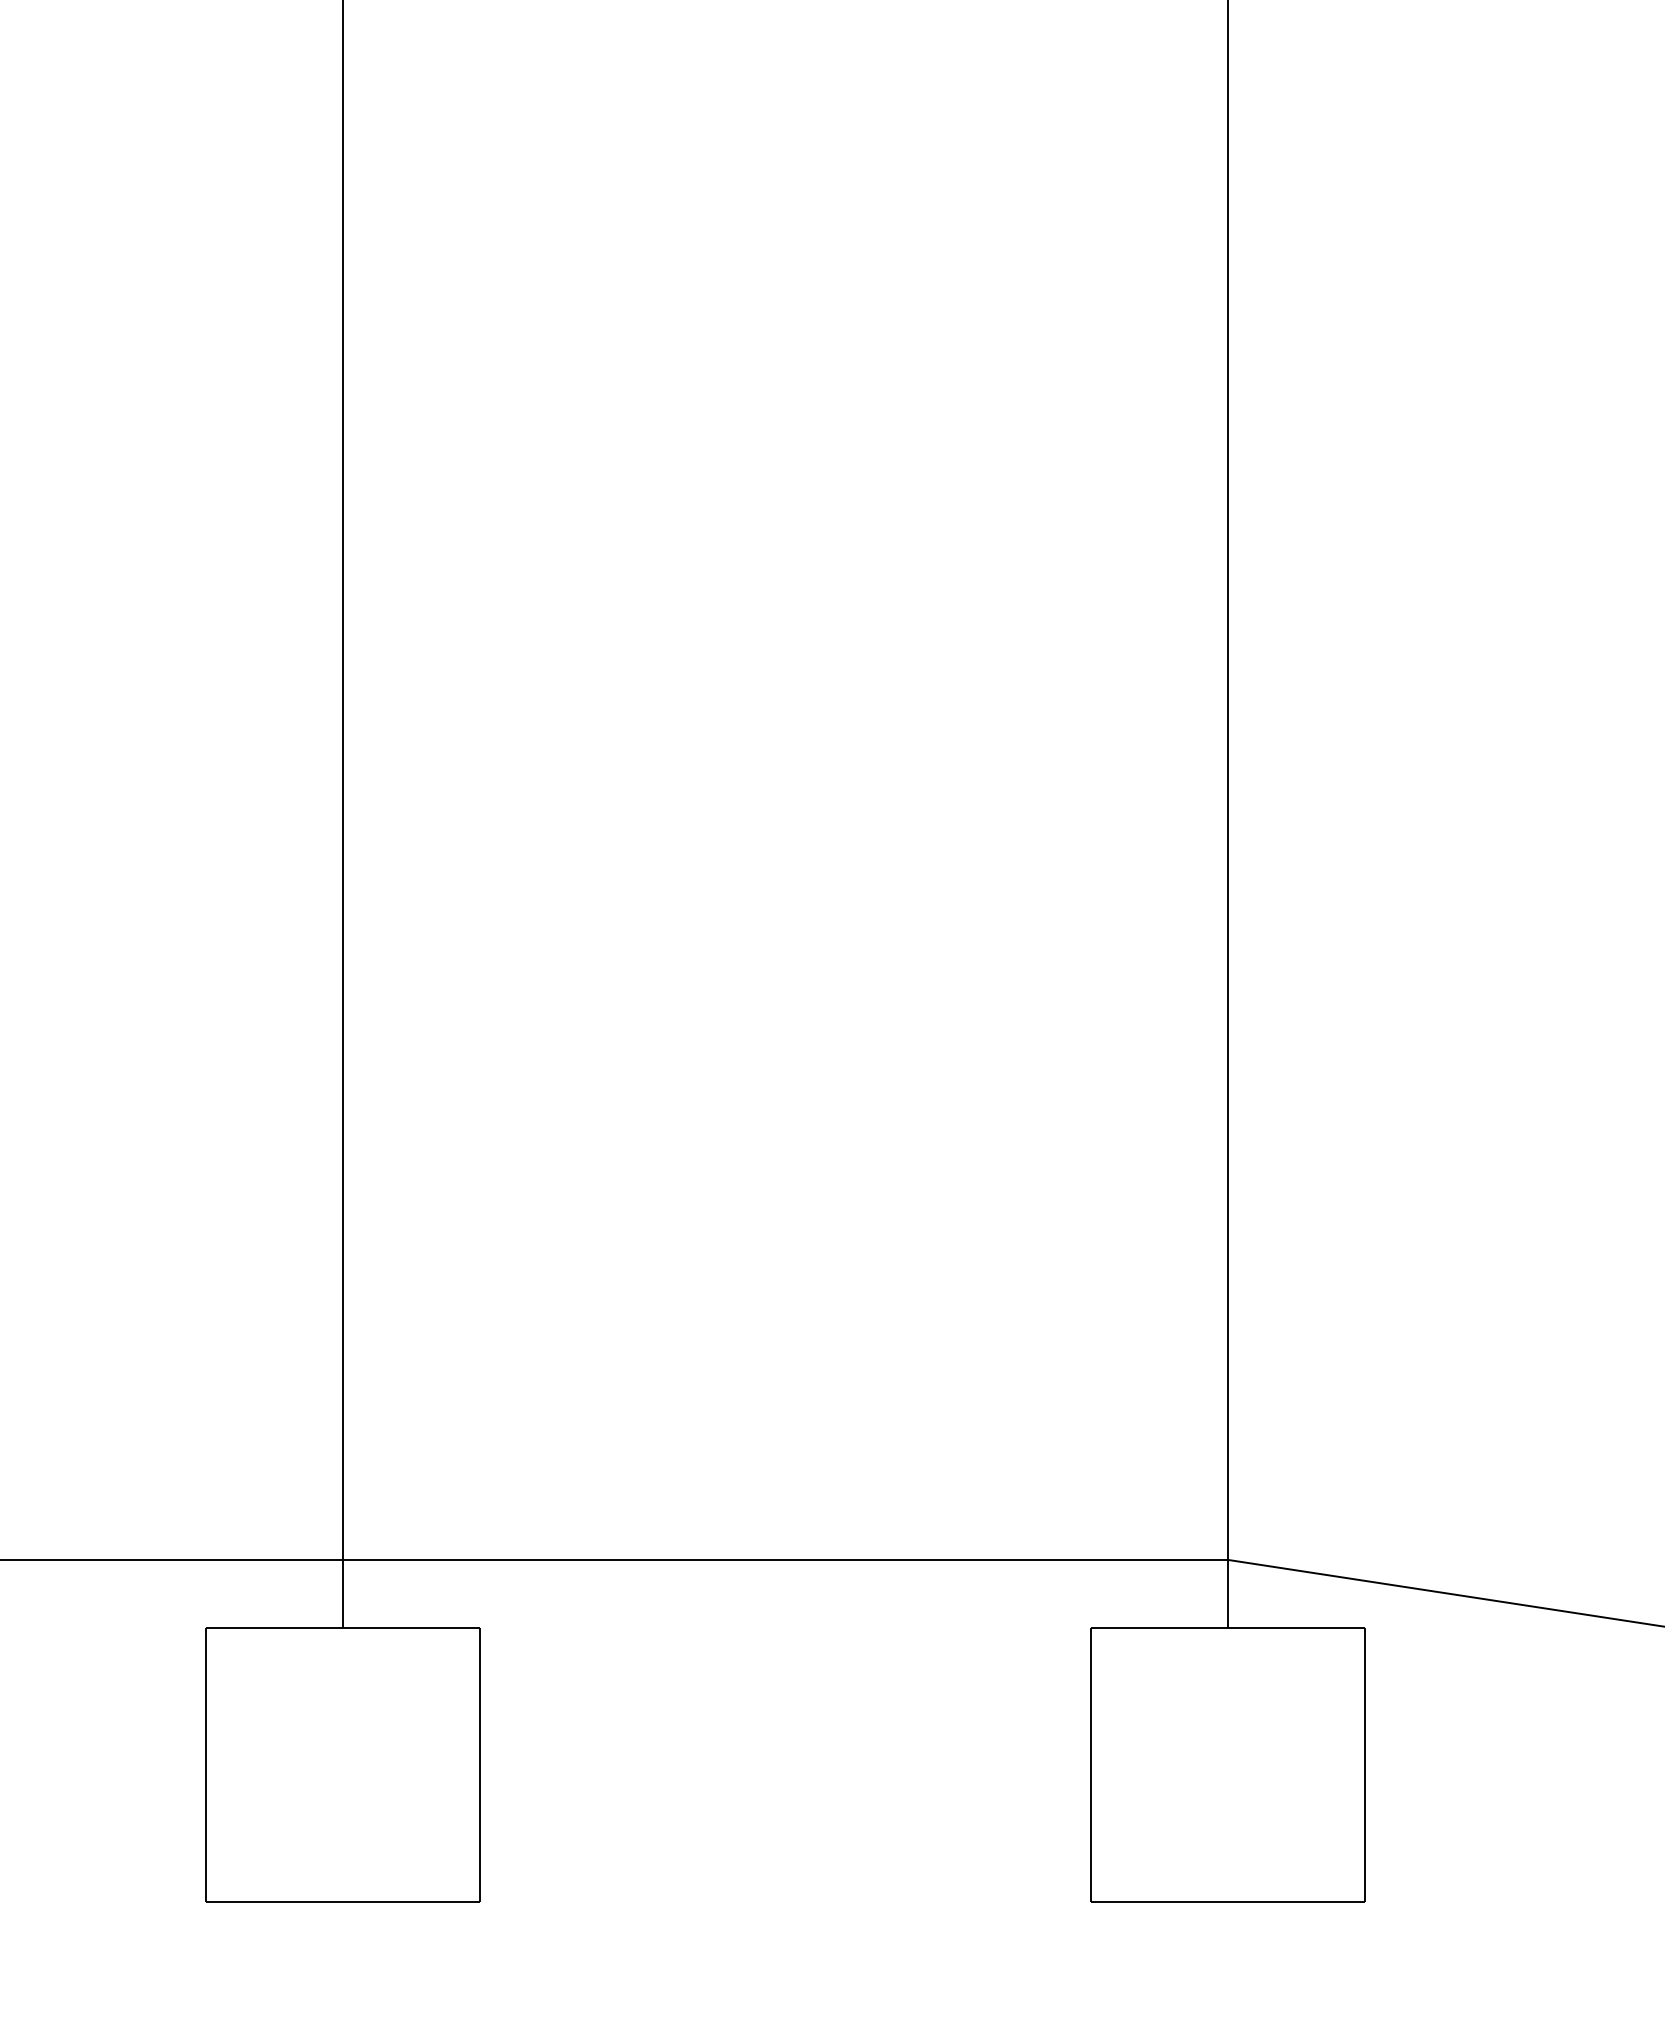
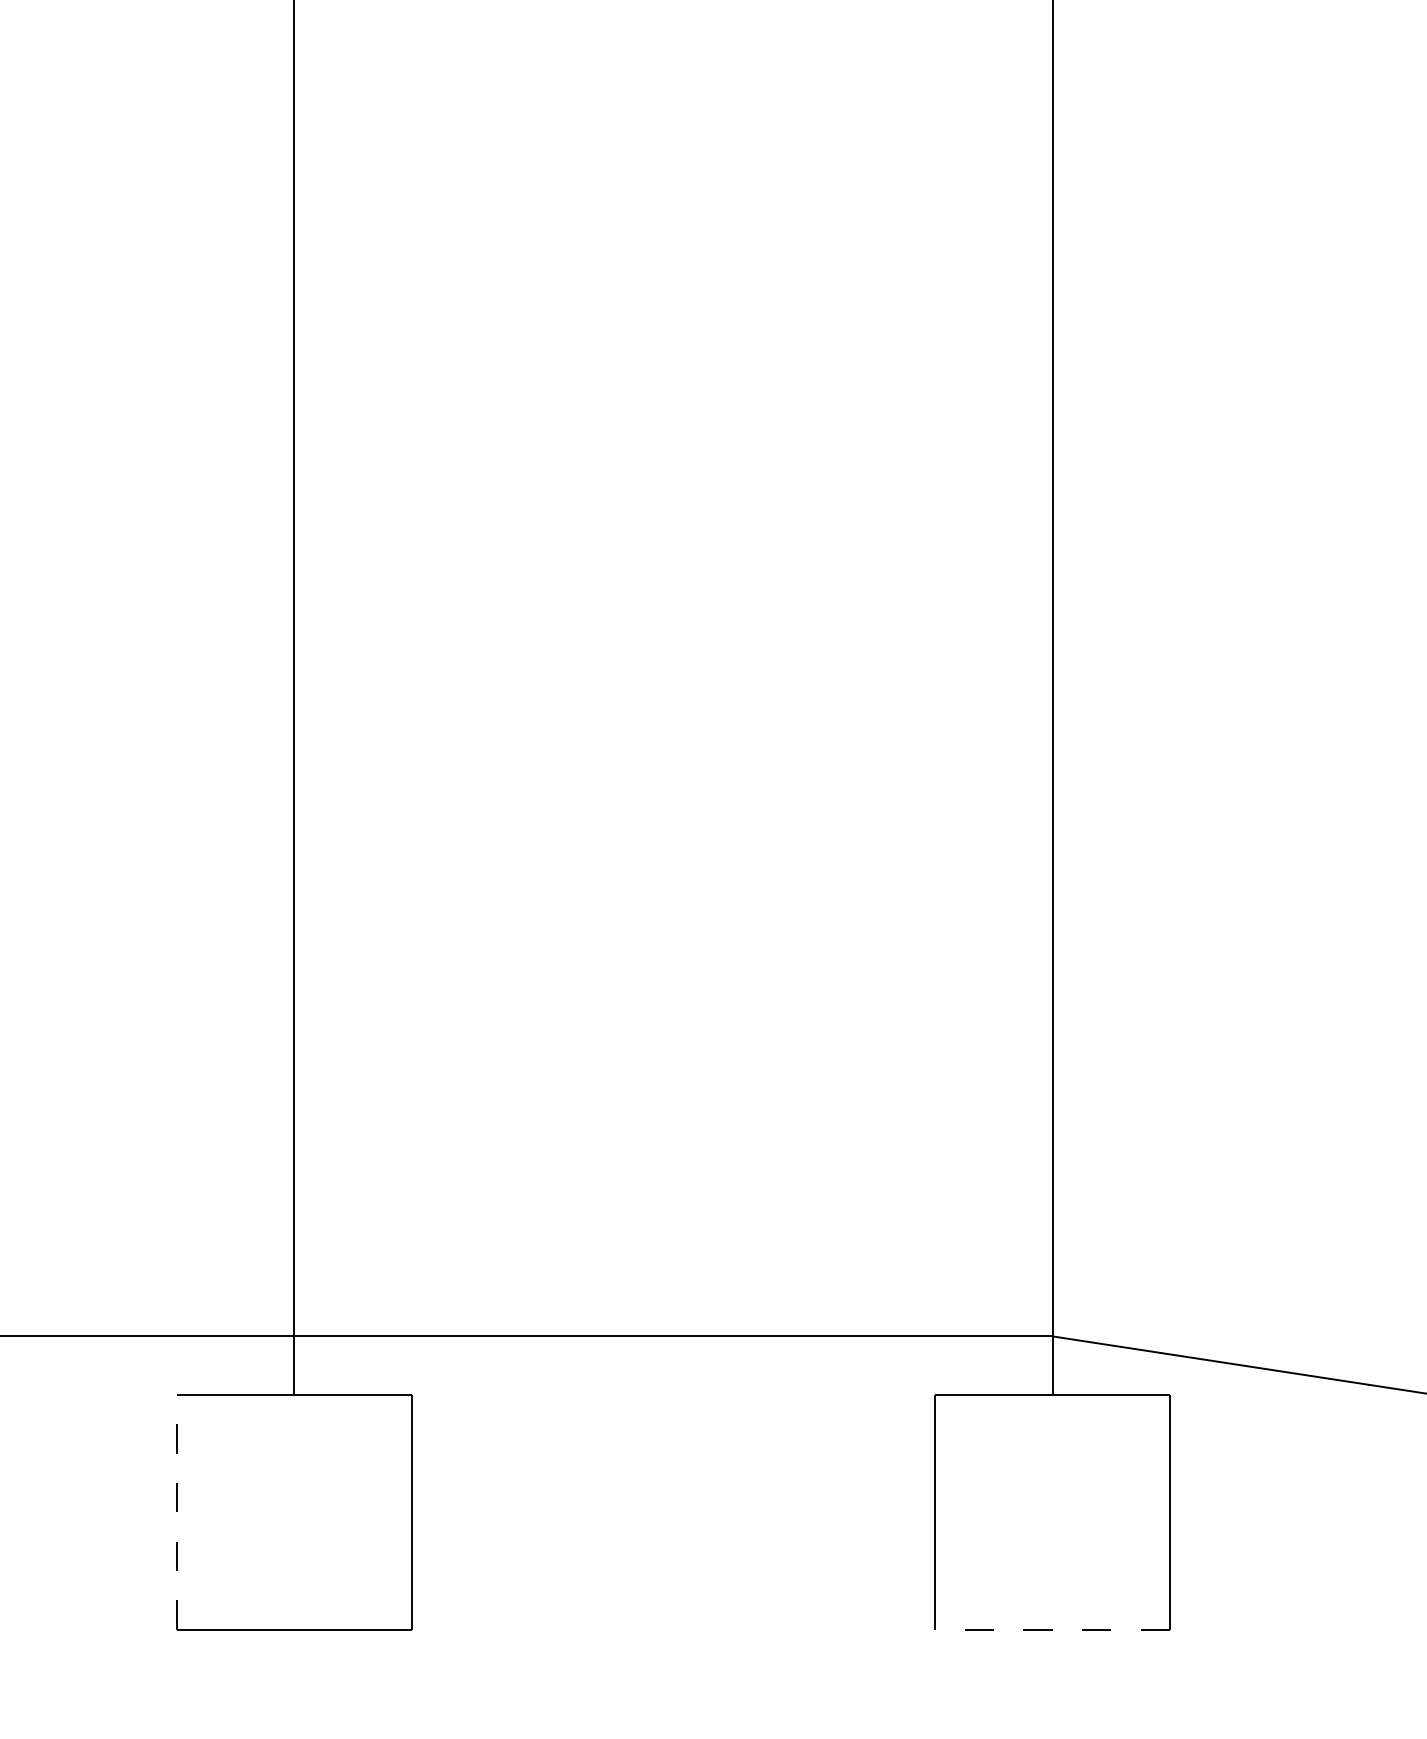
line: (206, 1765) -> (177, 1512), solid -> dashed
line: (1228, 1902) -> (1052, 1629), solid -> dashed

